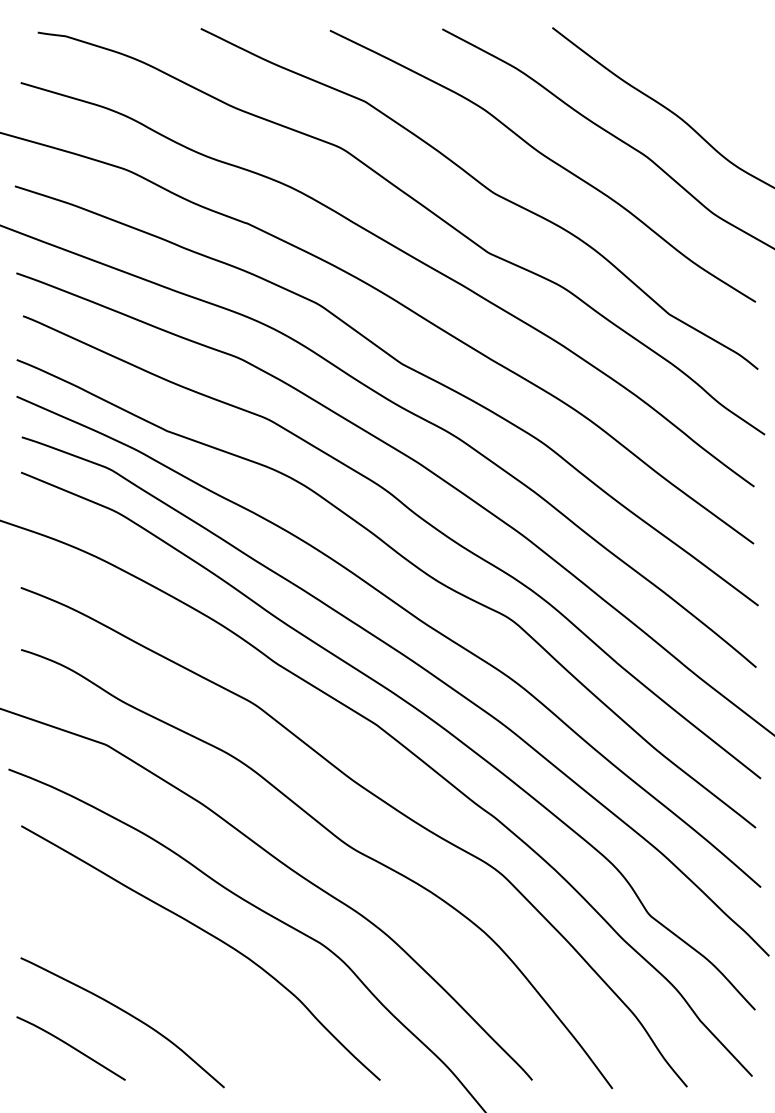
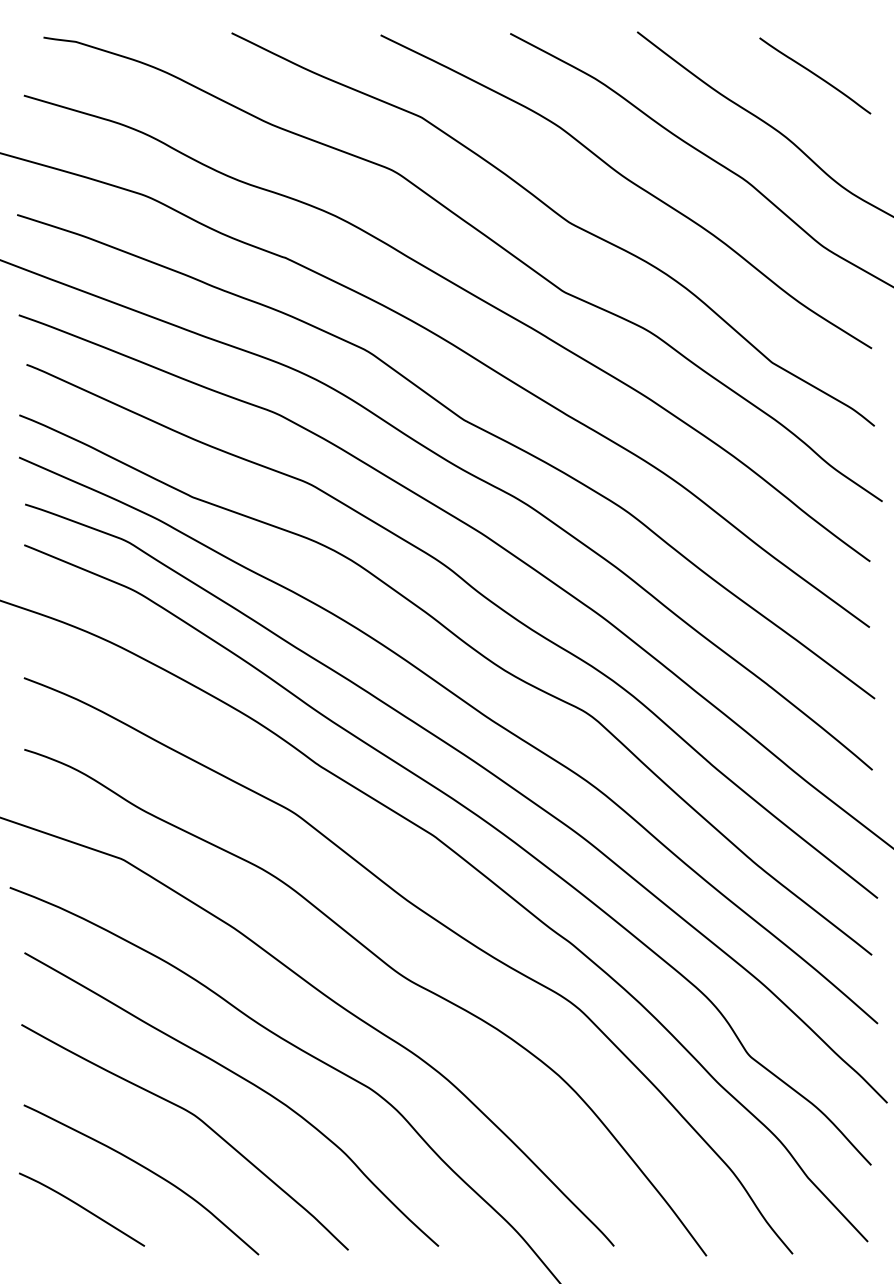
curve: (706, 65) -> (815, 75), added
curve: (171, 970) -> (197, 1119), added

